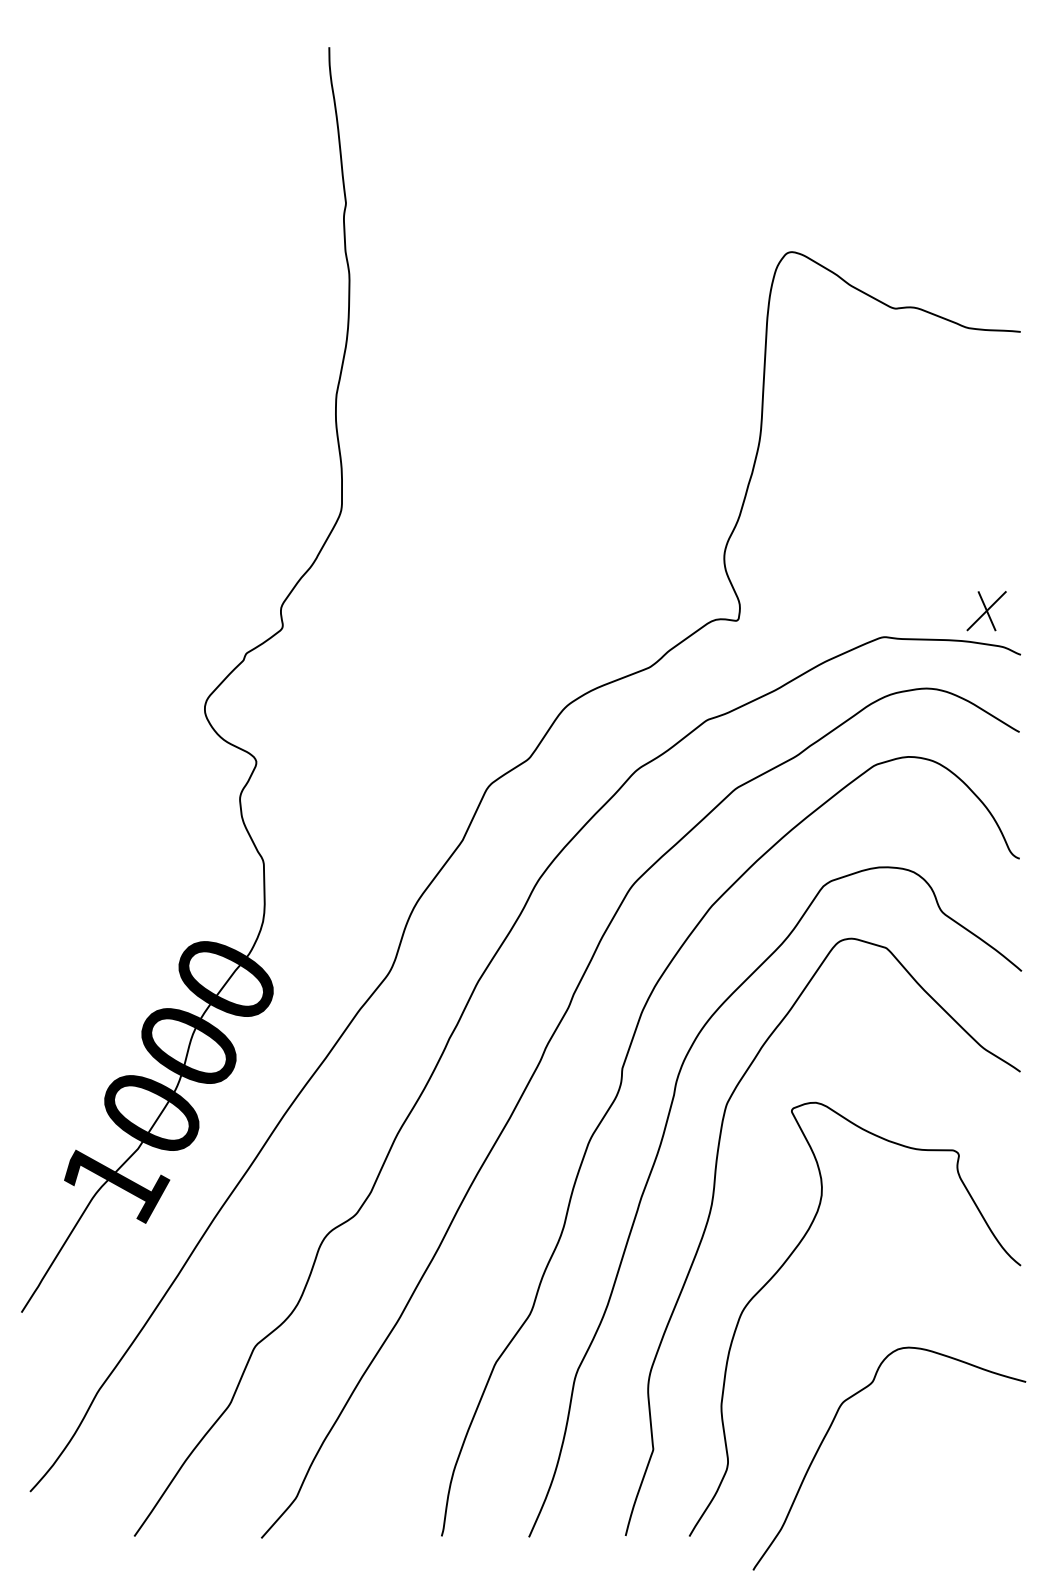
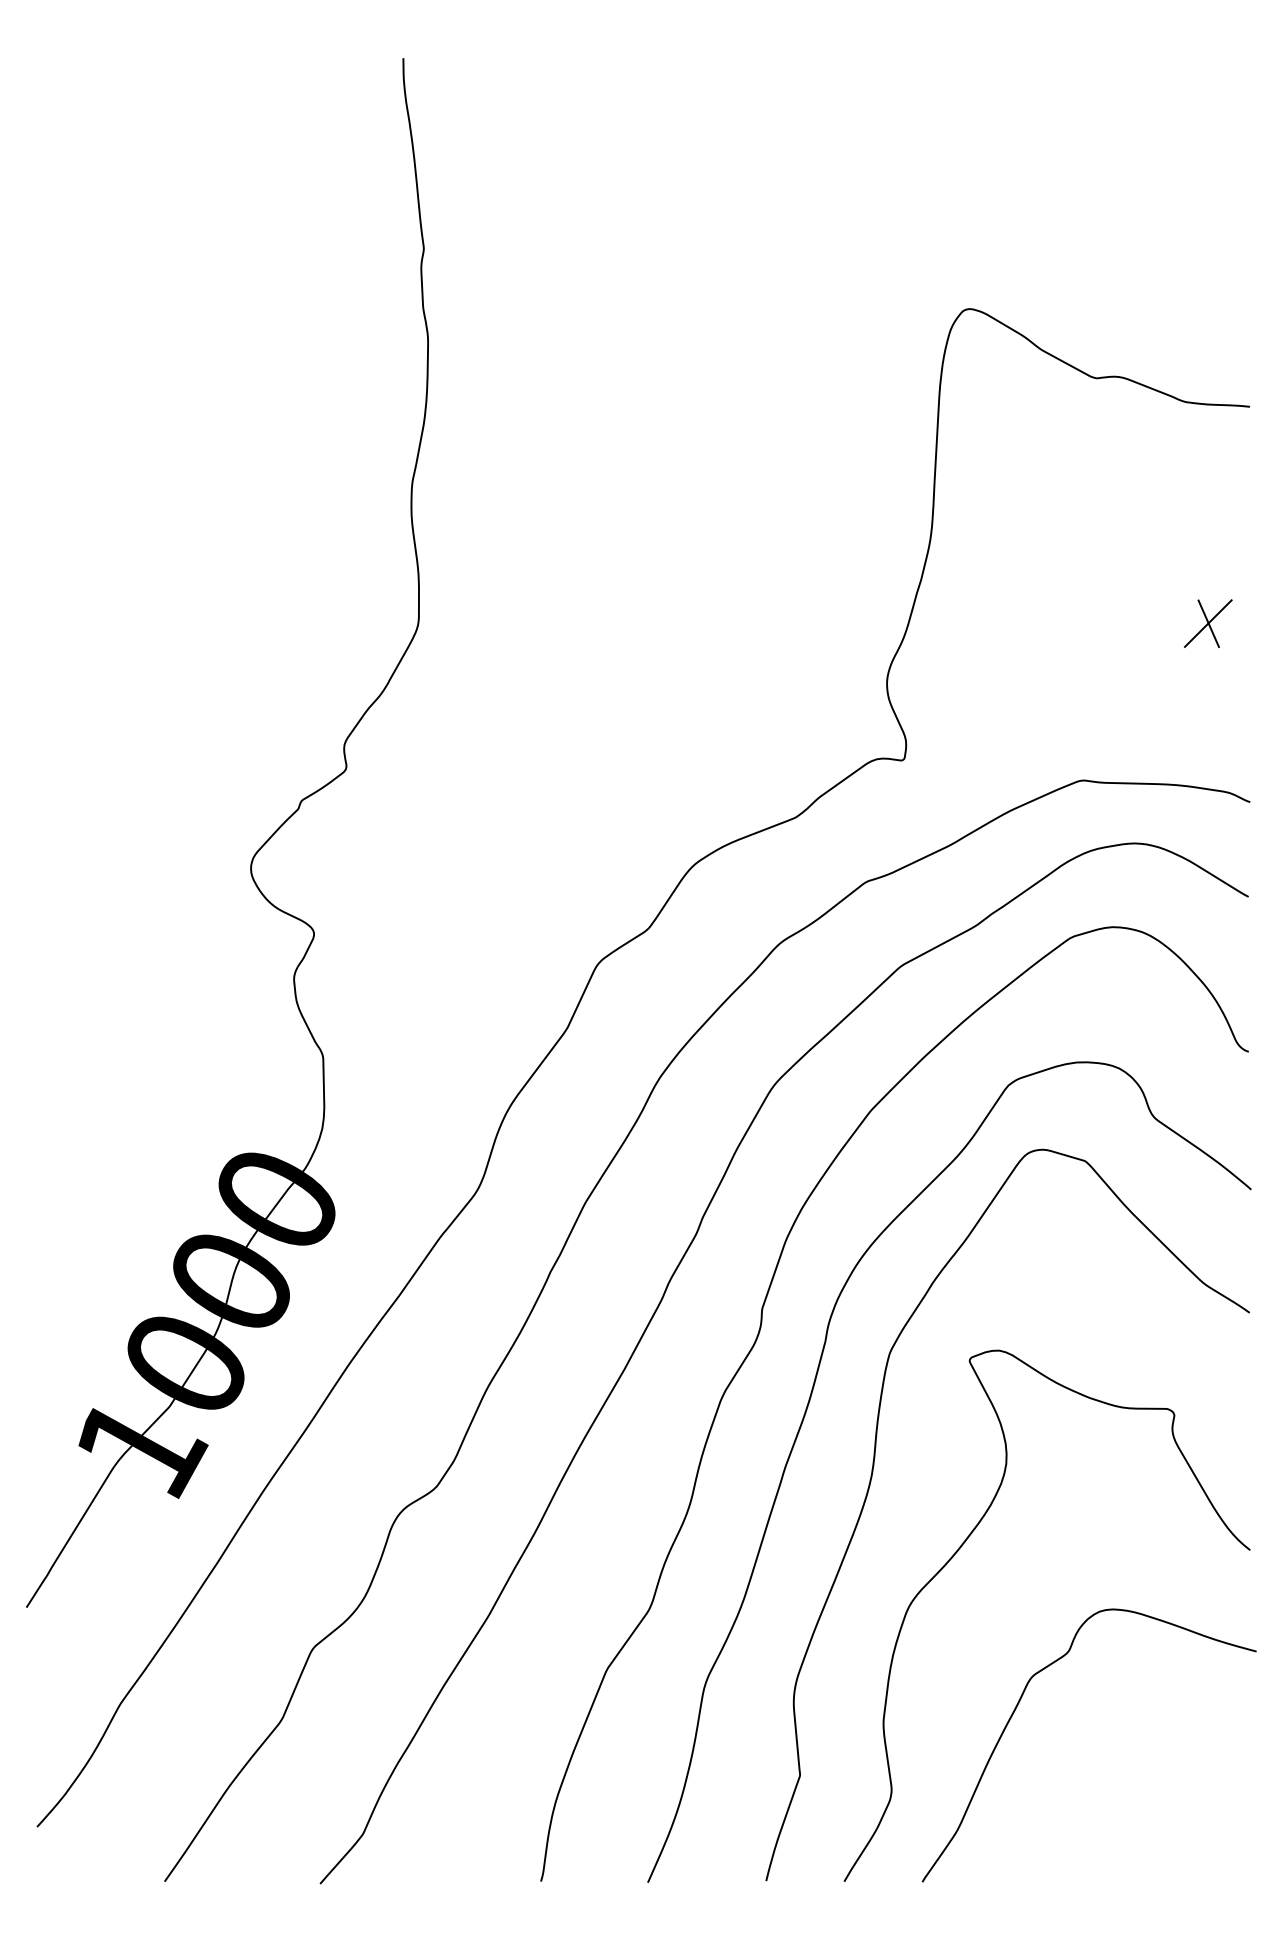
part: (986, 611) -> (1208, 623), moved
curve: (830, 1429) -> (1016, 1709), moved

